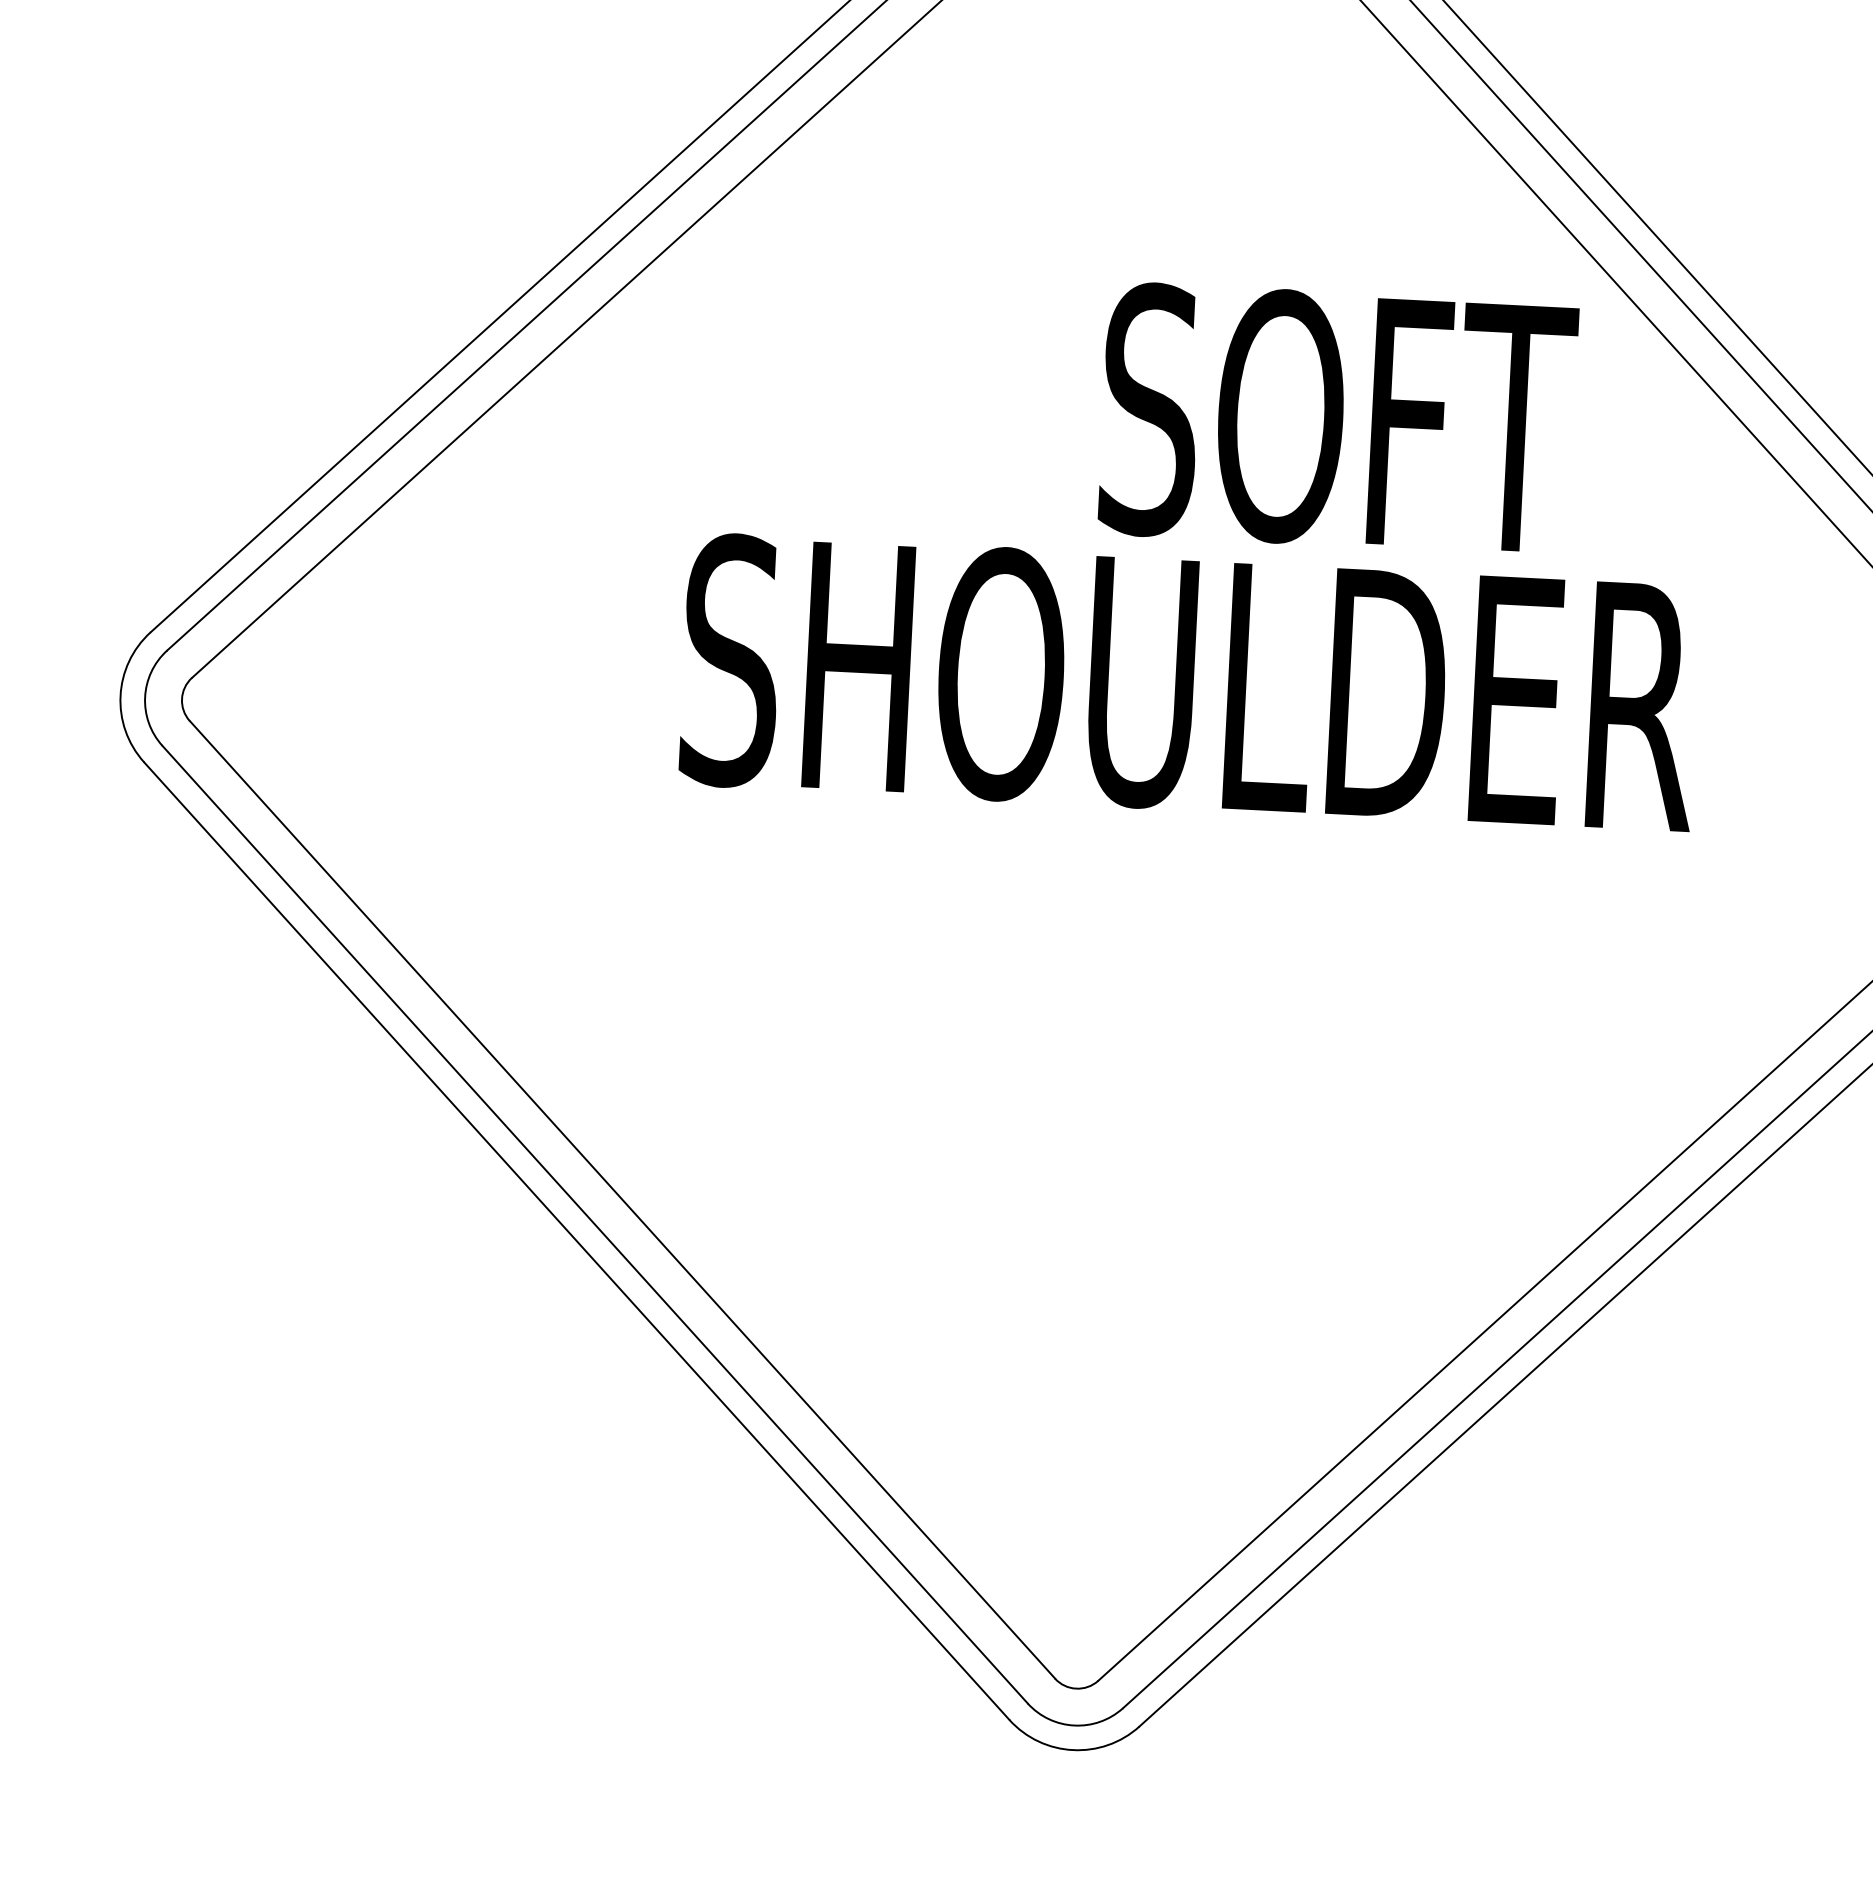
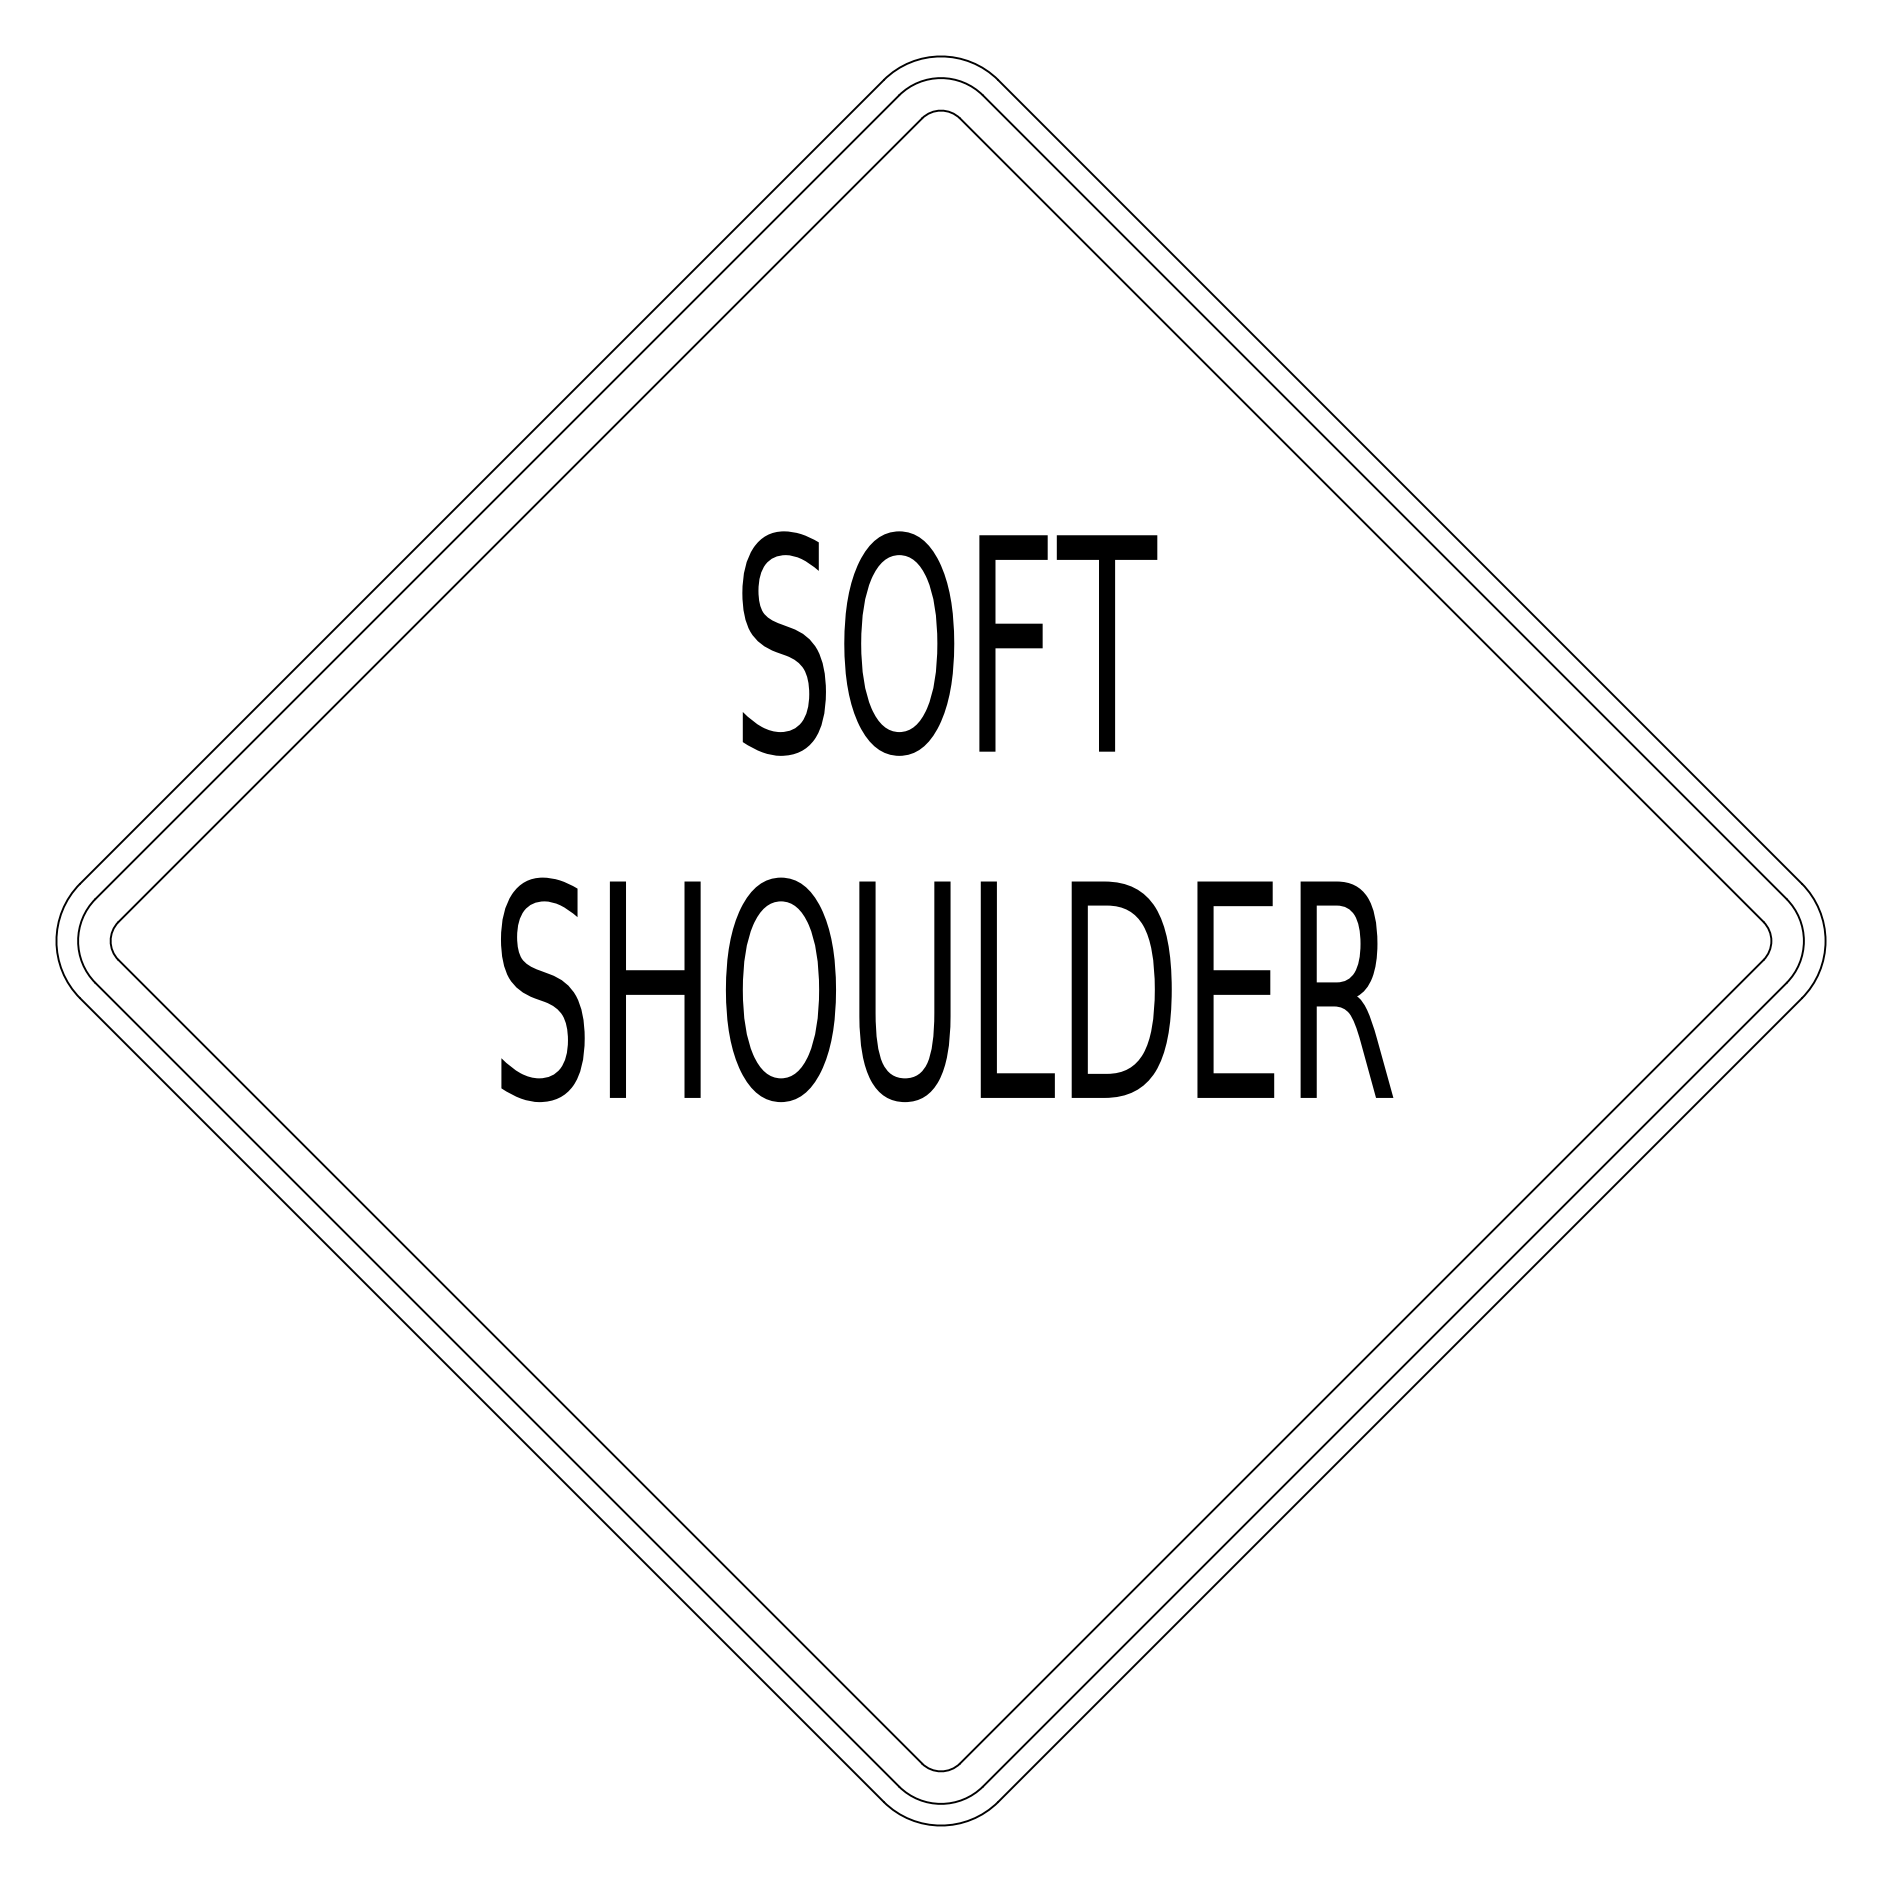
text: (1337, 419) -> (949, 643), moved
text: (1190, 683) -> (947, 989), moved

